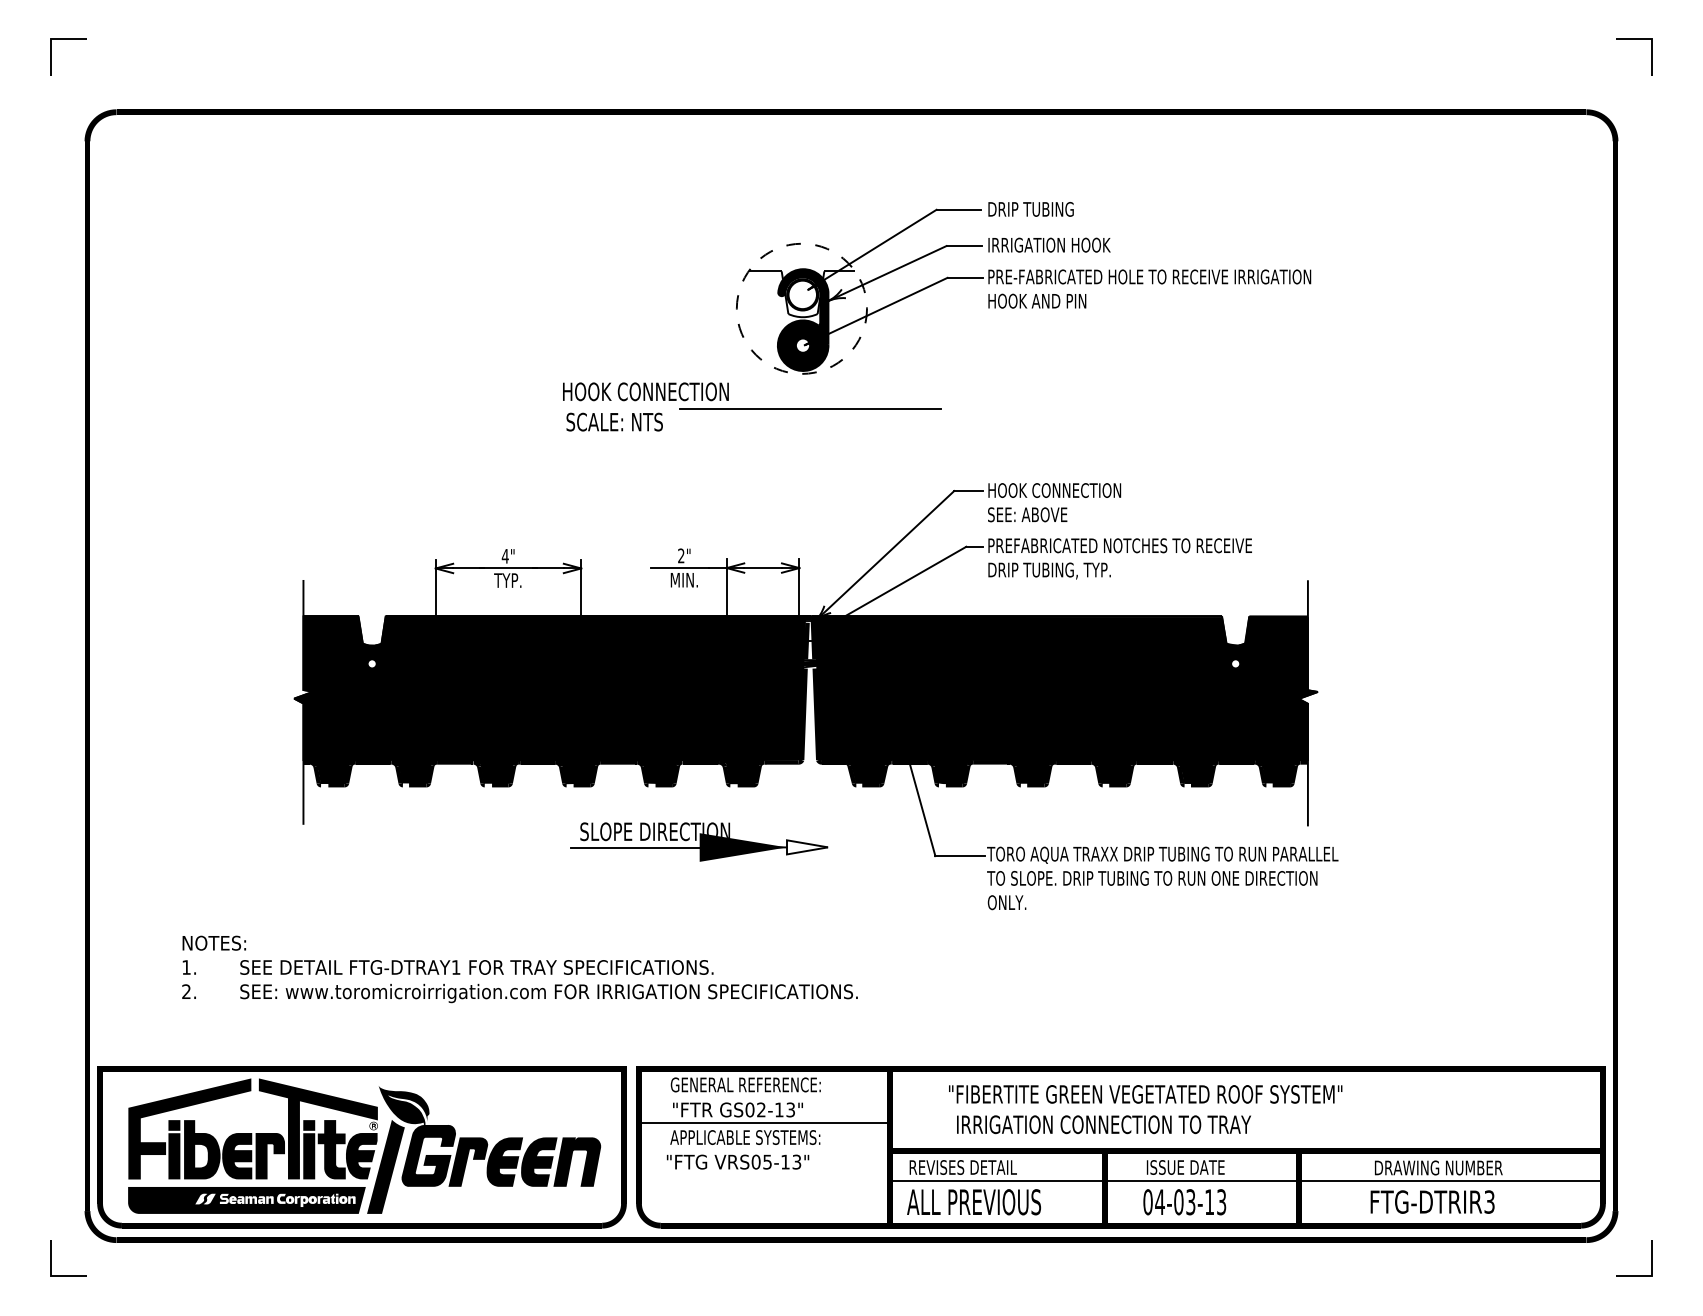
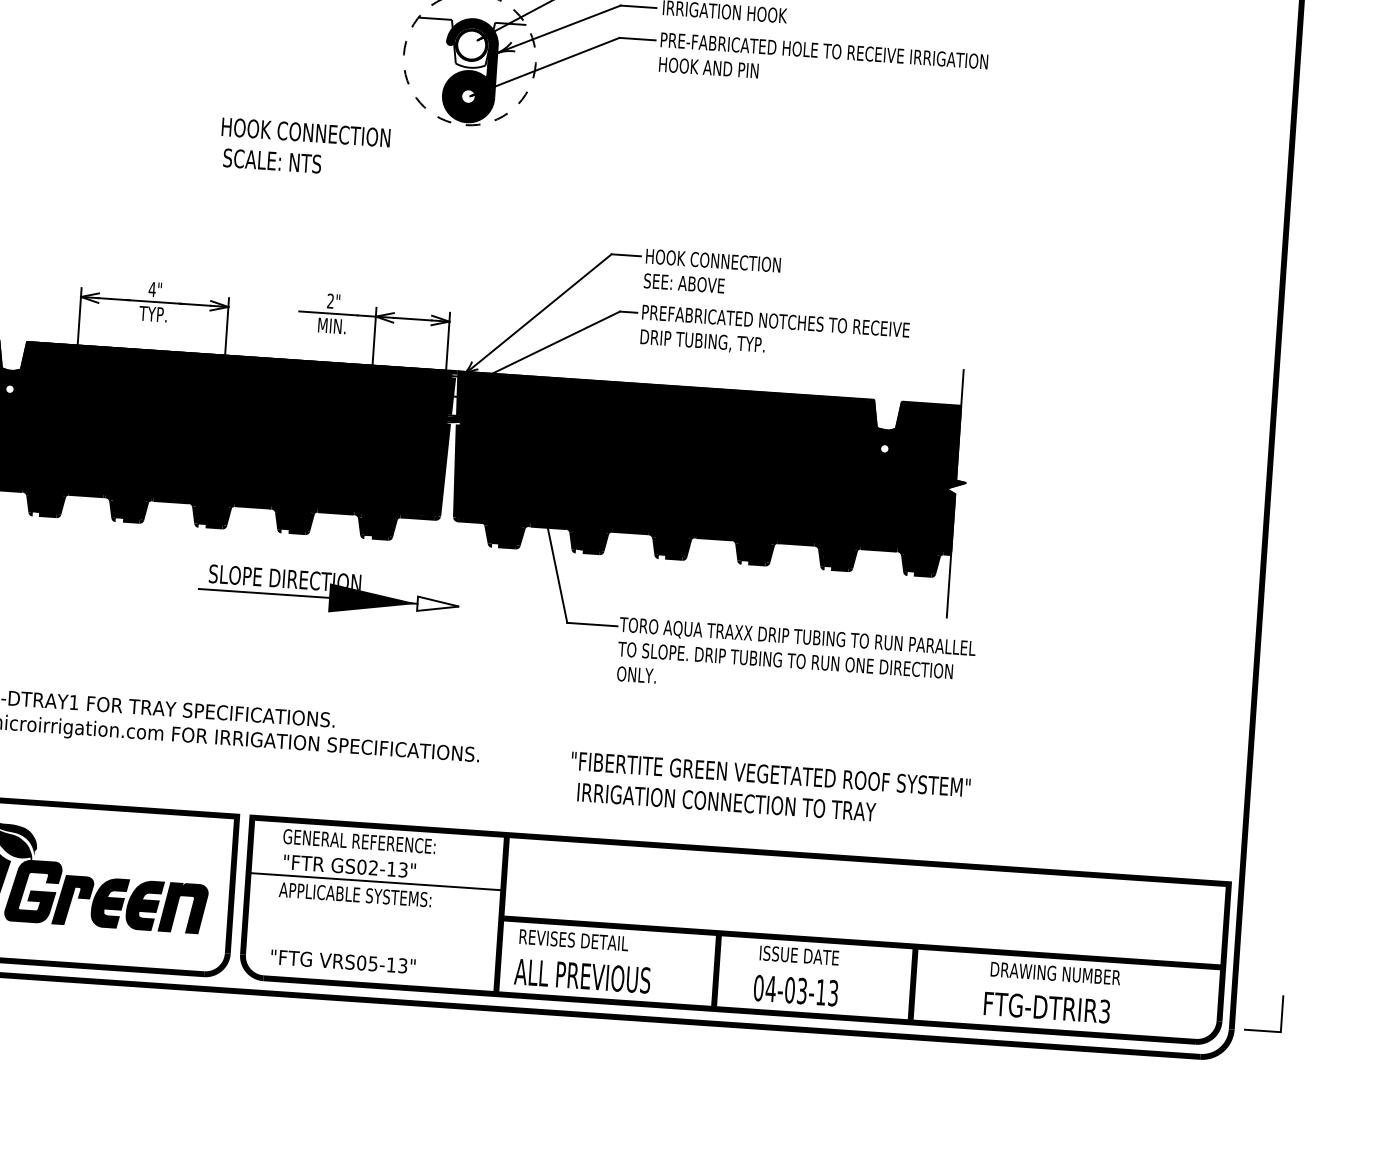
line: (809, 409) -> (470, 161), removed
text: (1145, 1109) -> (769, 789), moved
text: (737, 1161) -> (342, 961), moved
line: (1246, 1181) -> (859, 973), removed
line: (1651, 1258) -> (1281, 1013), moved

